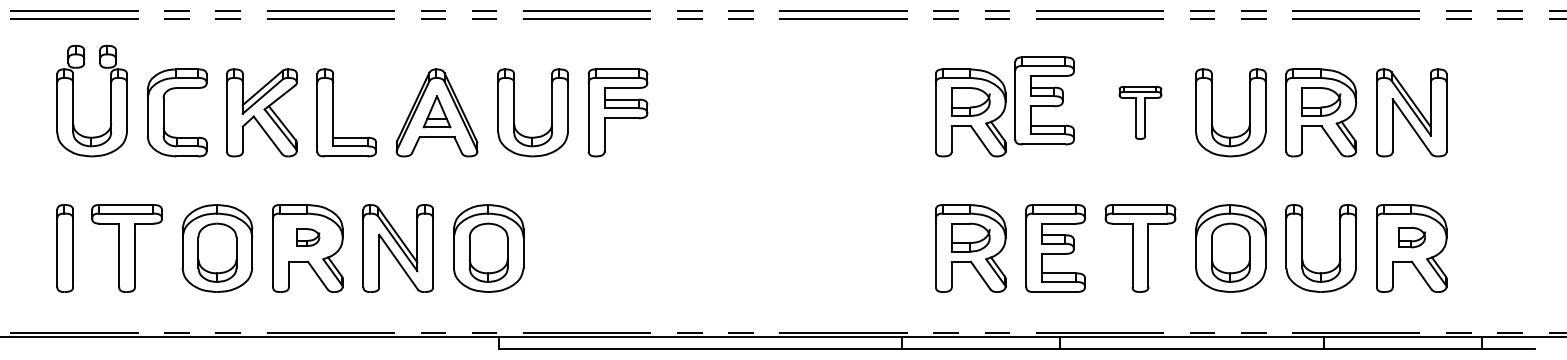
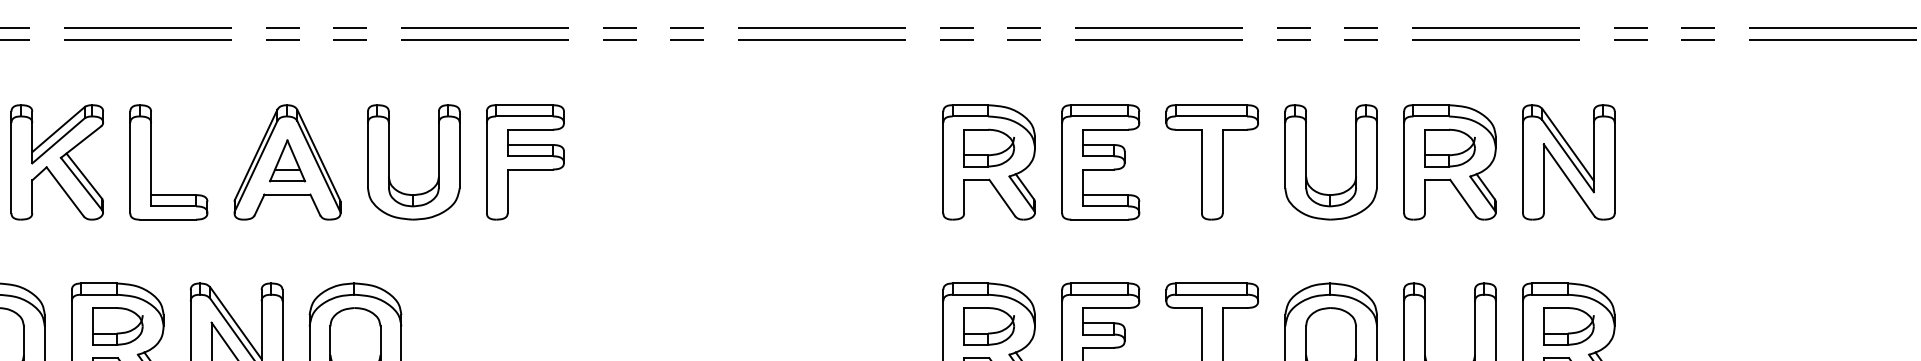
part: (1044, 100) -> (1100, 161), moved
part: (1140, 112) -> (1212, 161), size x1.67
part: (307, 237) -> (117, 326), size x1.67
part: (1411, 237) -> (1568, 326), size x1.43

